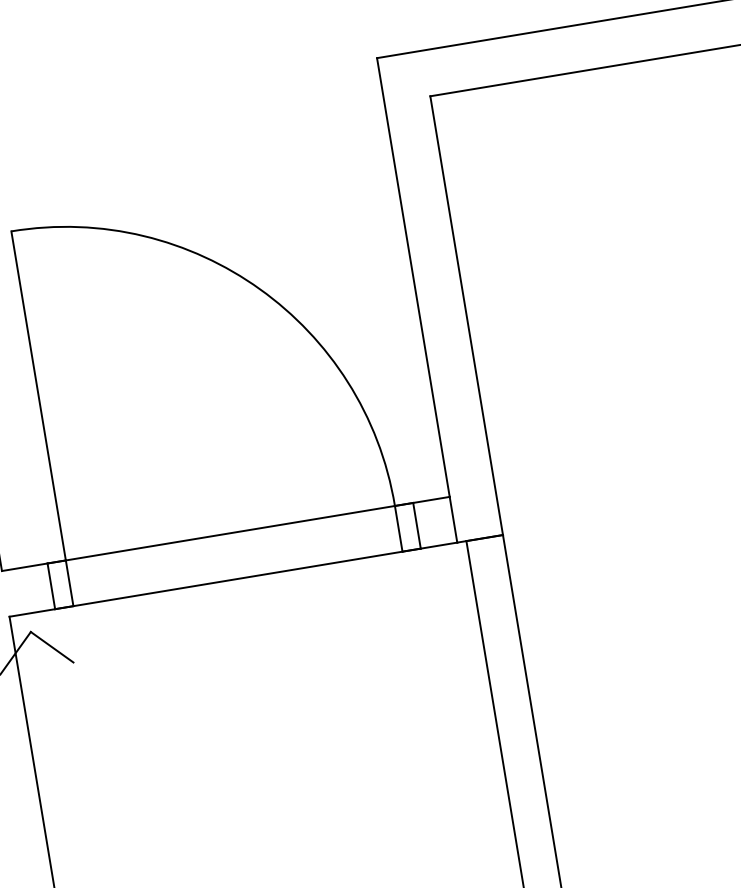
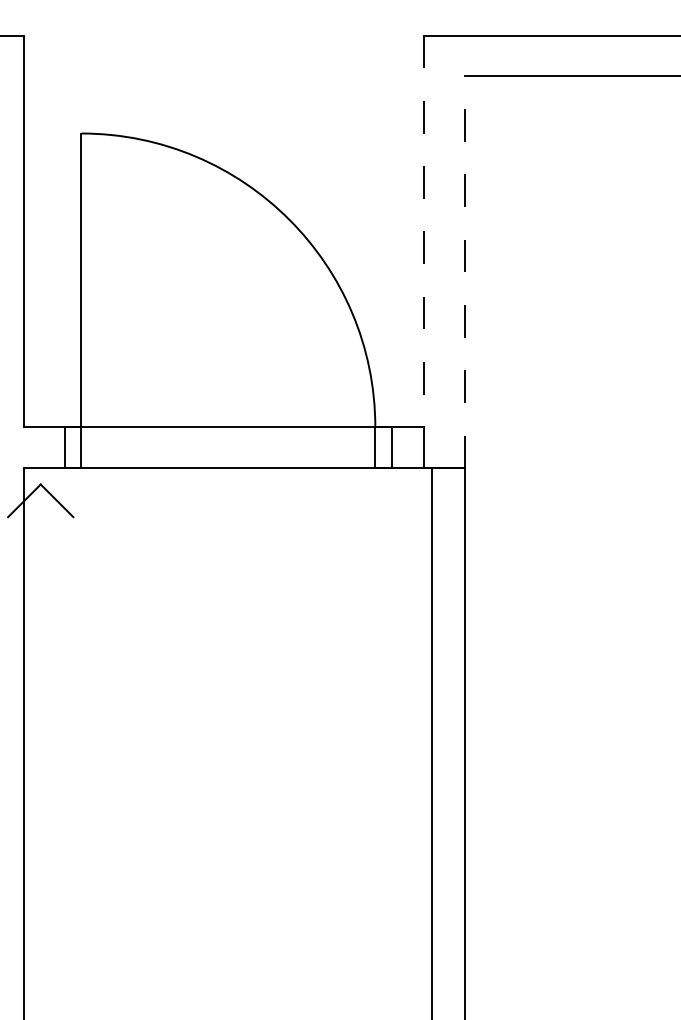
line: (413, 277) -> (424, 231), solid -> dashed
line: (467, 315) -> (465, 272), solid -> dashed

